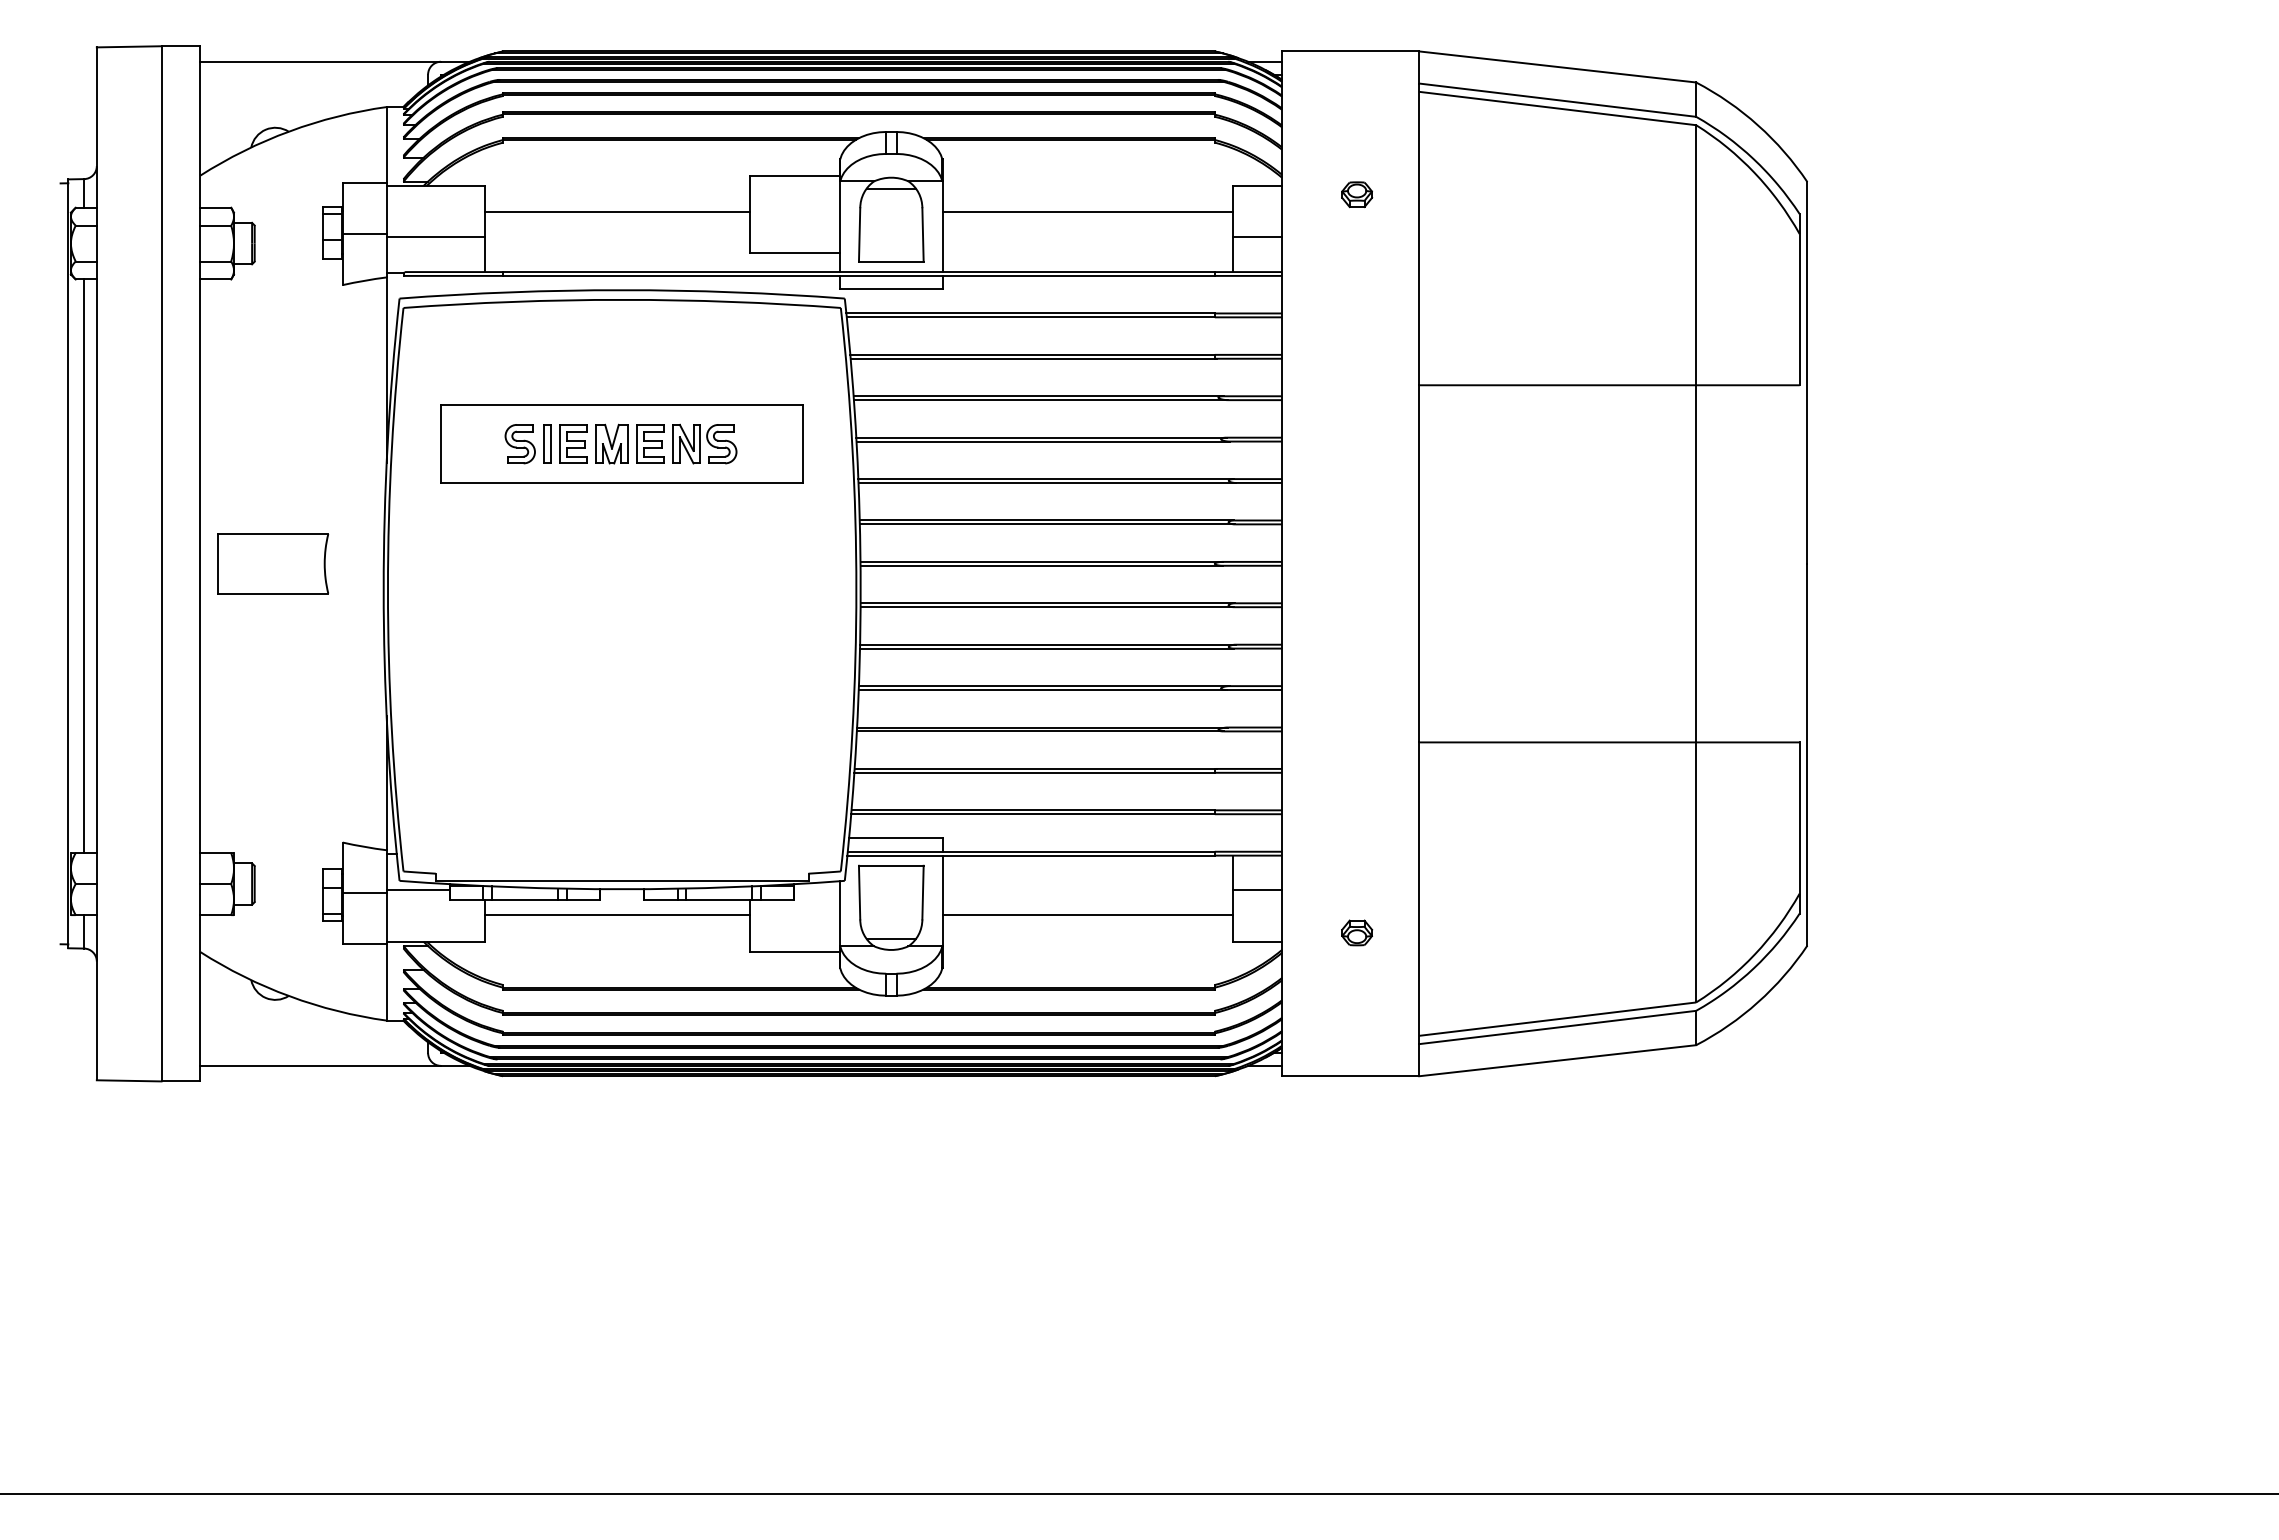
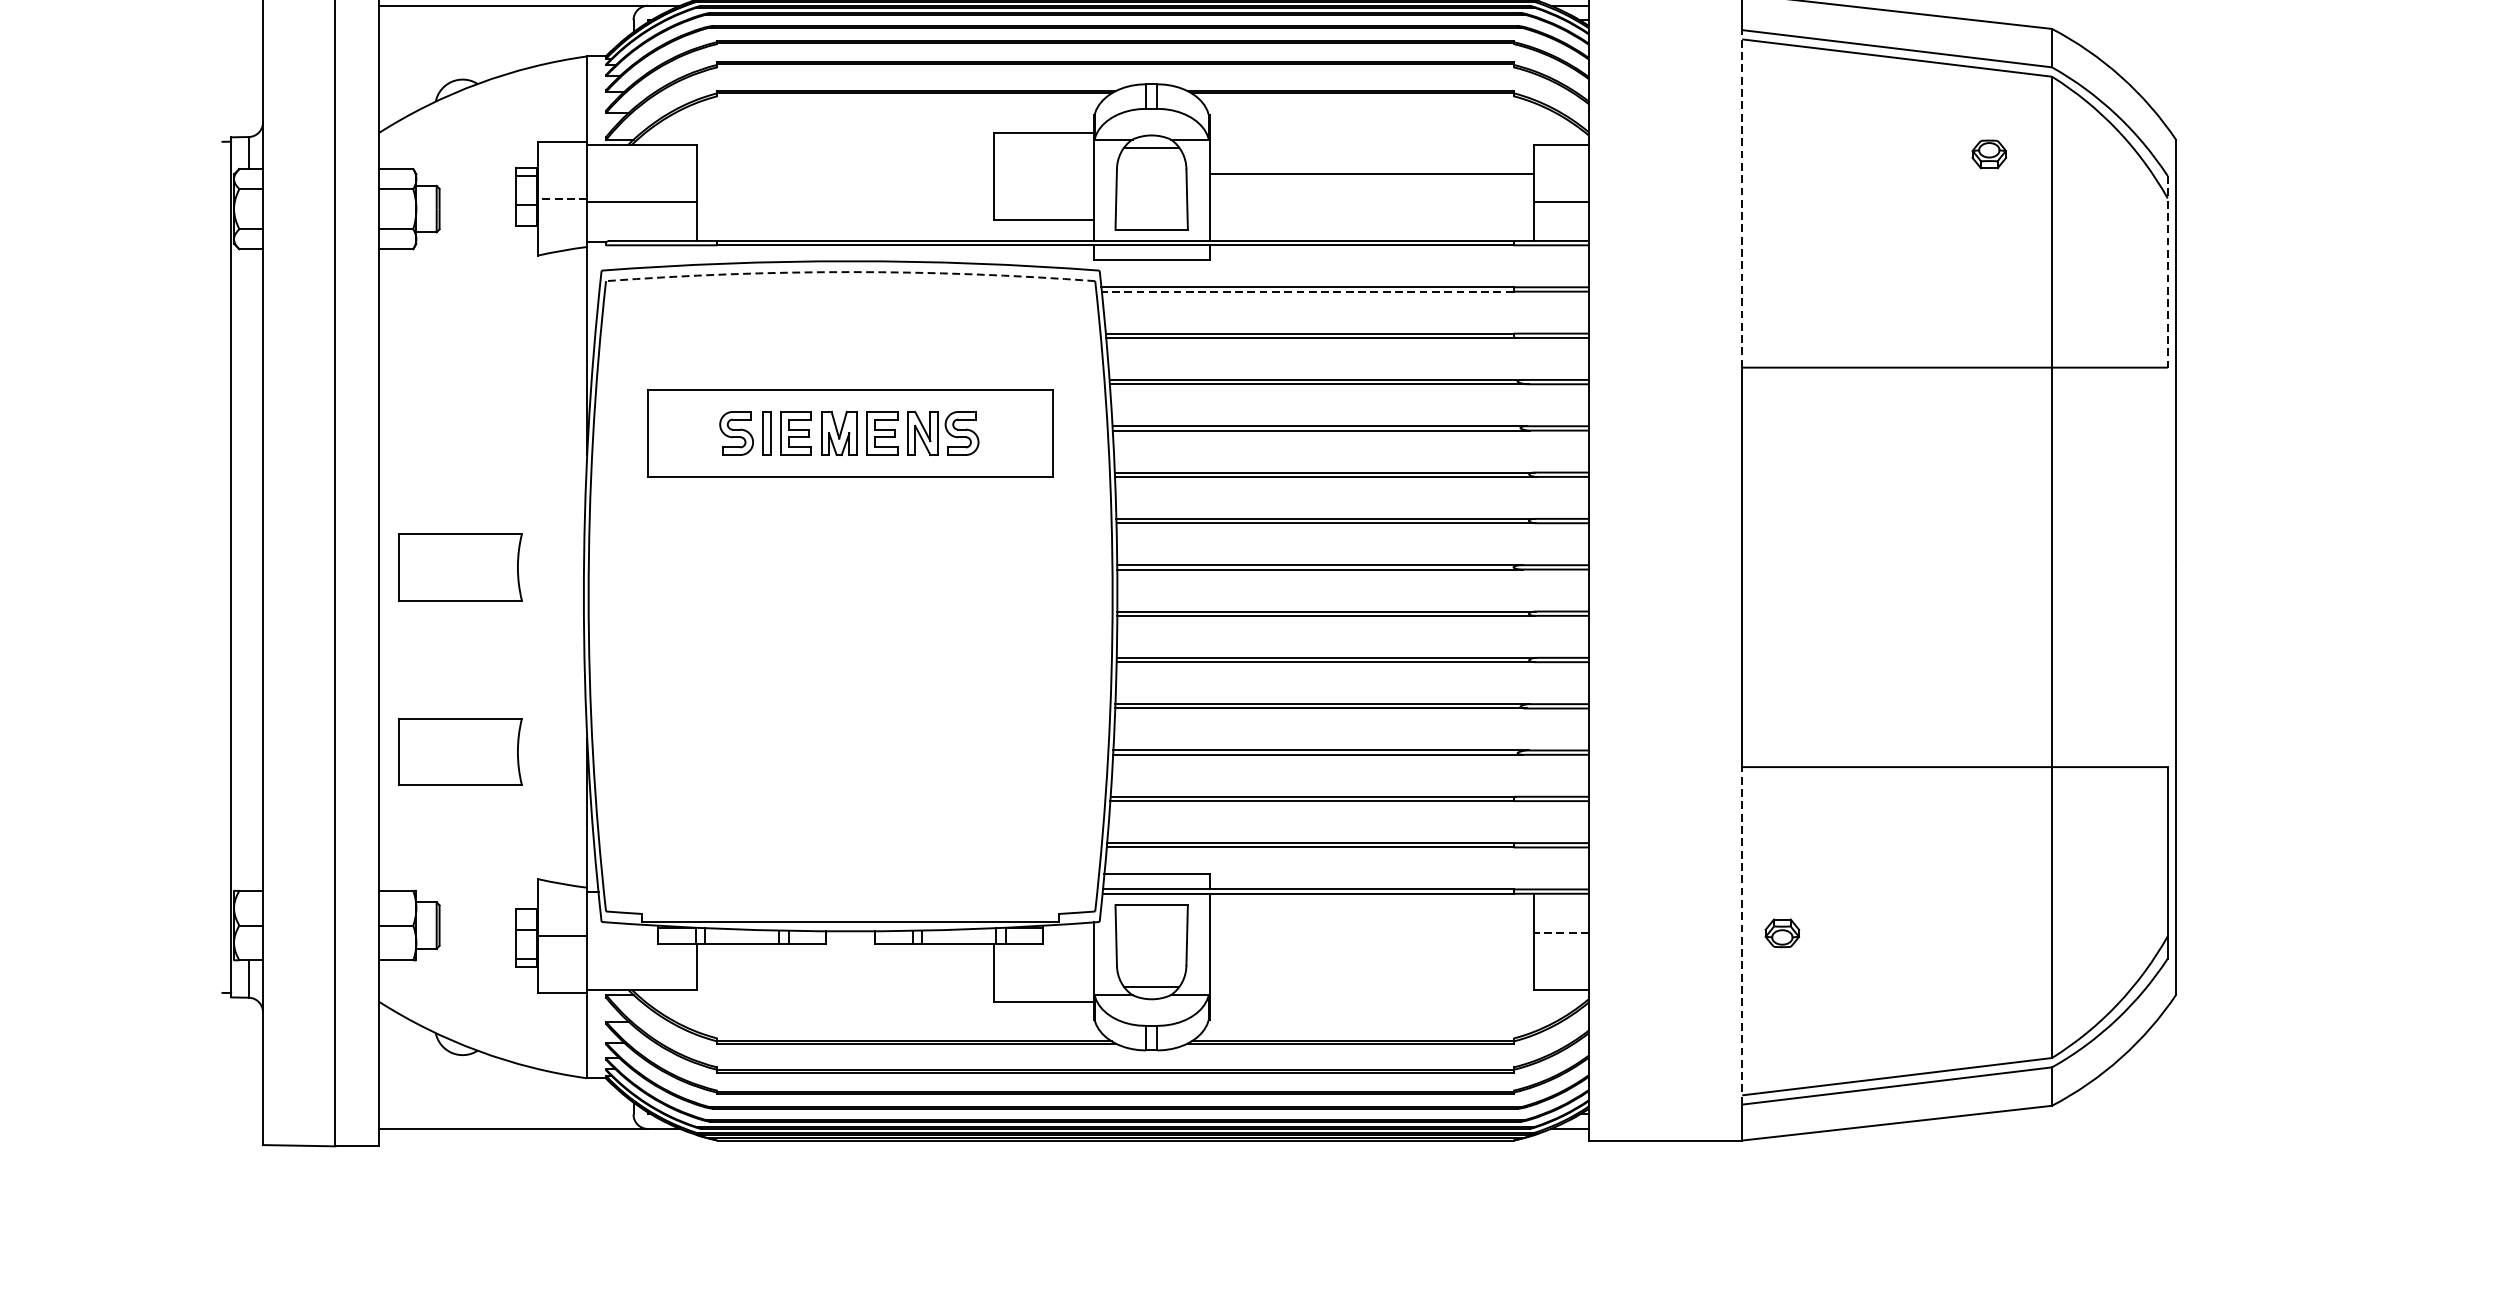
part: (1357, 194) -> (1989, 154), moved
line: (617, 212) -> (845, 174), removed
line: (364, 234) -> (562, 198), solid -> dashed
line: (1419, 234) -> (1742, 198), solid -> dashed
arc: (622, 299) -> (850, 271), solid -> dashed
line: (1799, 299) -> (2167, 271), solid -> dashed
line: (1030, 317) -> (1307, 291), solid -> dashed
line: (84, 566) -> (249, 570), removed
part: (273, 728) -> (460, 751), added
line: (418, 890) -> (622, 932), removed
line: (1257, 890) -> (1561, 932), solid -> dashed
line: (1419, 893) -> (1742, 936), solid -> dashed
line: (617, 915) -> (845, 960), removed
line: (1087, 915) -> (1371, 960), removed
part: (1357, 932) -> (1782, 932), moved

